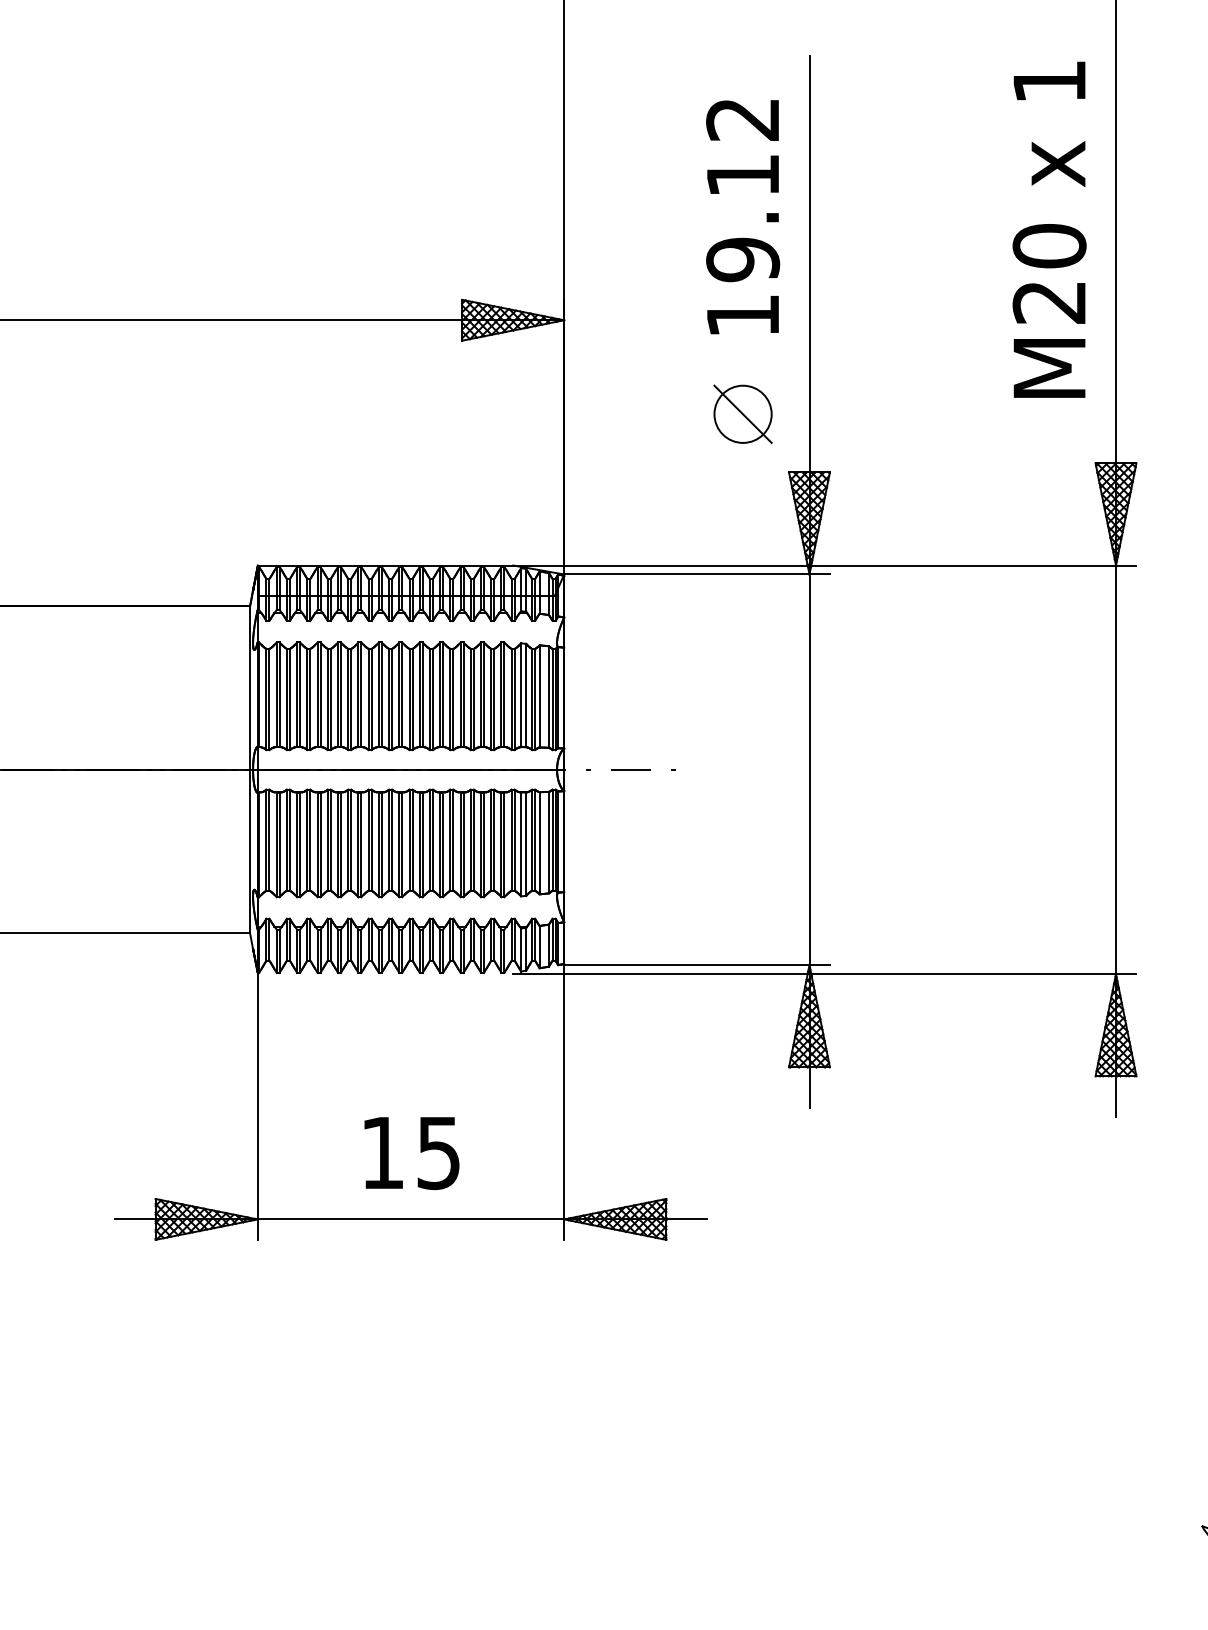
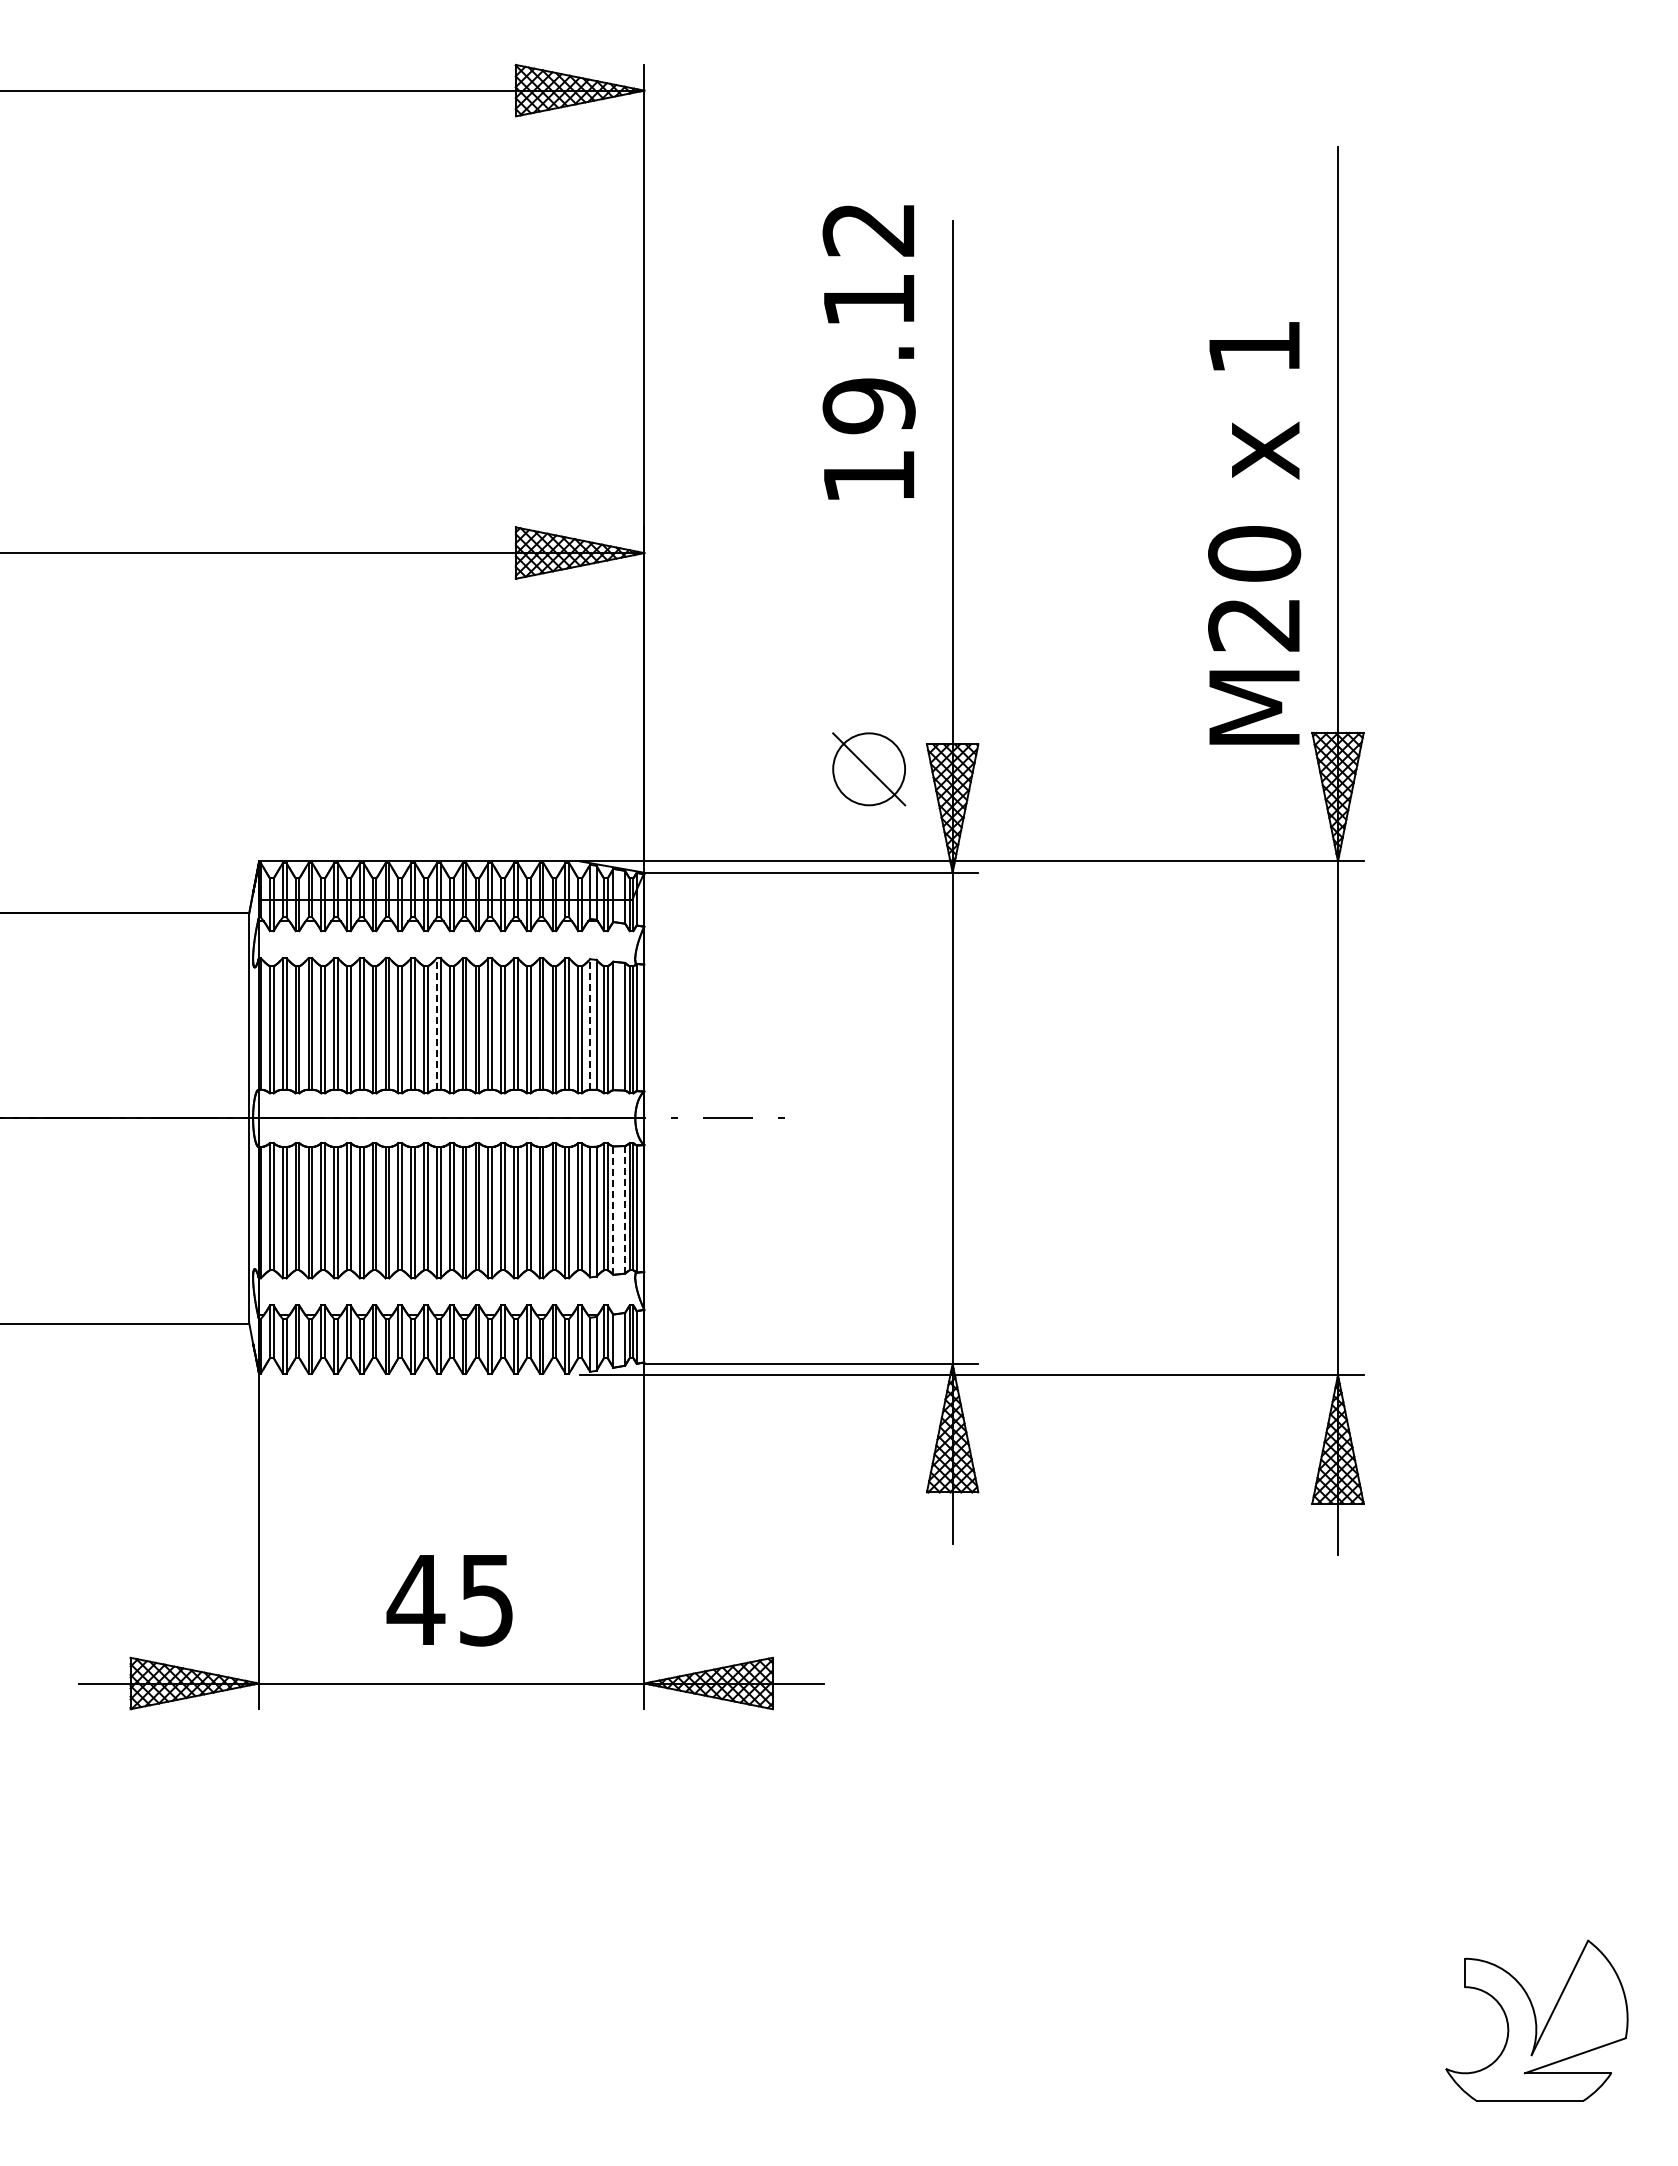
text: (742, 217) -> (868, 352), moved
text: (1049, 229) -> (1254, 533), moved
part: (743, 414) -> (869, 769), moved
line: (398, 694) -> (436, 1023), solid -> dashed
line: (521, 694) -> (590, 1023), solid -> dashed
line: (549, 842) -> (625, 1209), solid -> dashed
line: (539, 843) -> (613, 1210), solid -> dashed
text: (382, 1152) -> (415, 1599), 15 -> 45

